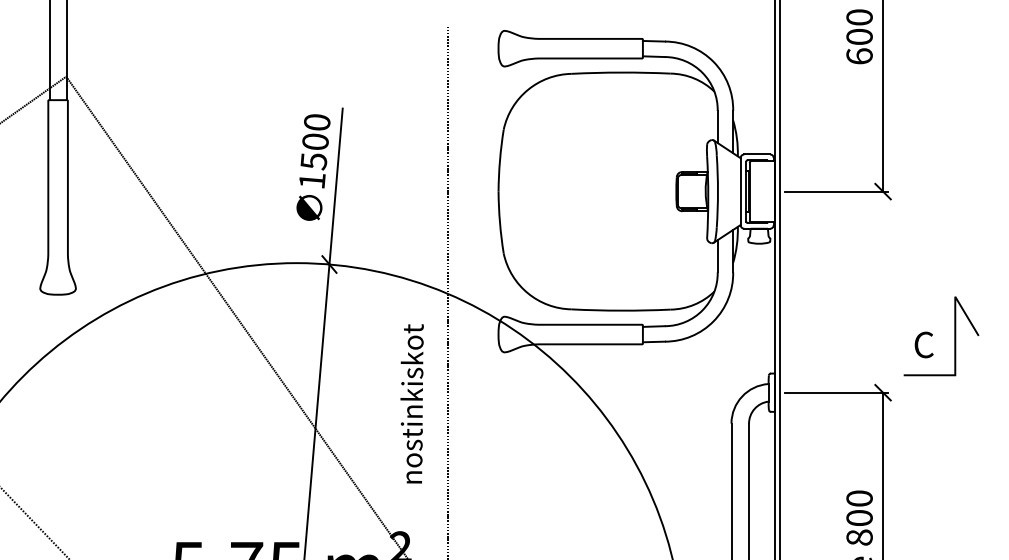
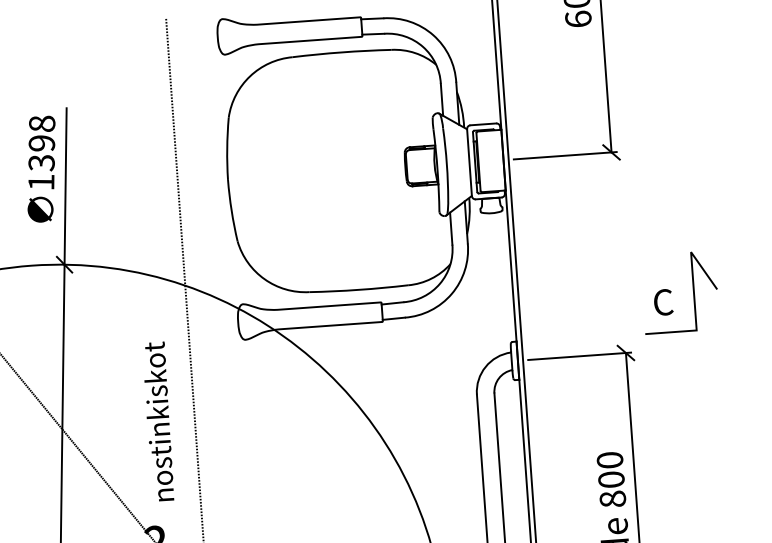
text: (315, 142) -> (41, 144), 1500 -> 1398
text: (411, 403) -> (158, 421), moved

